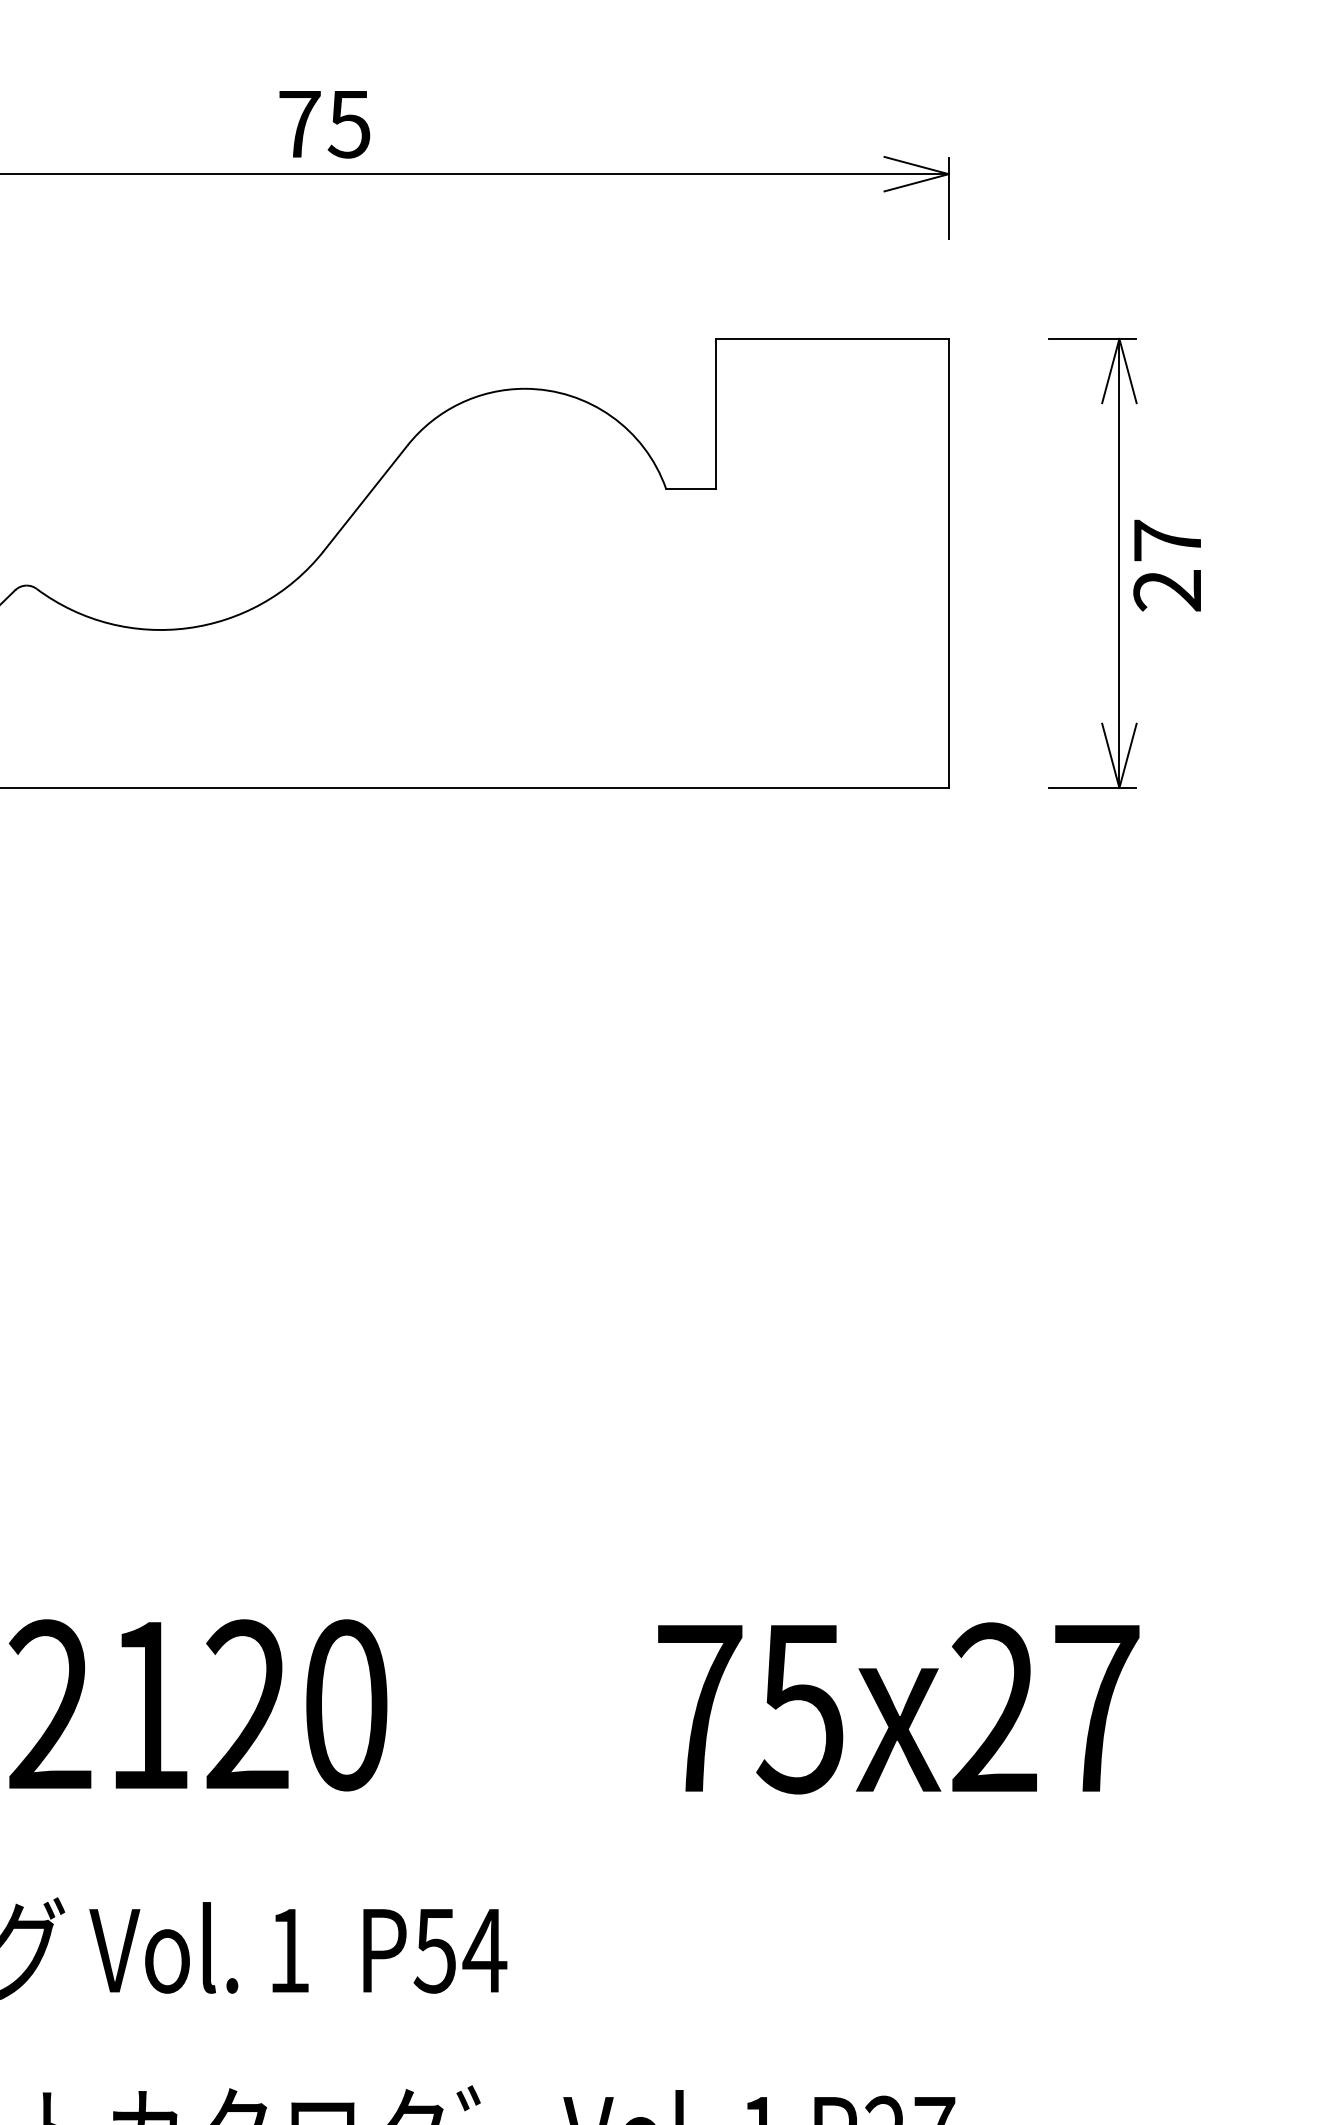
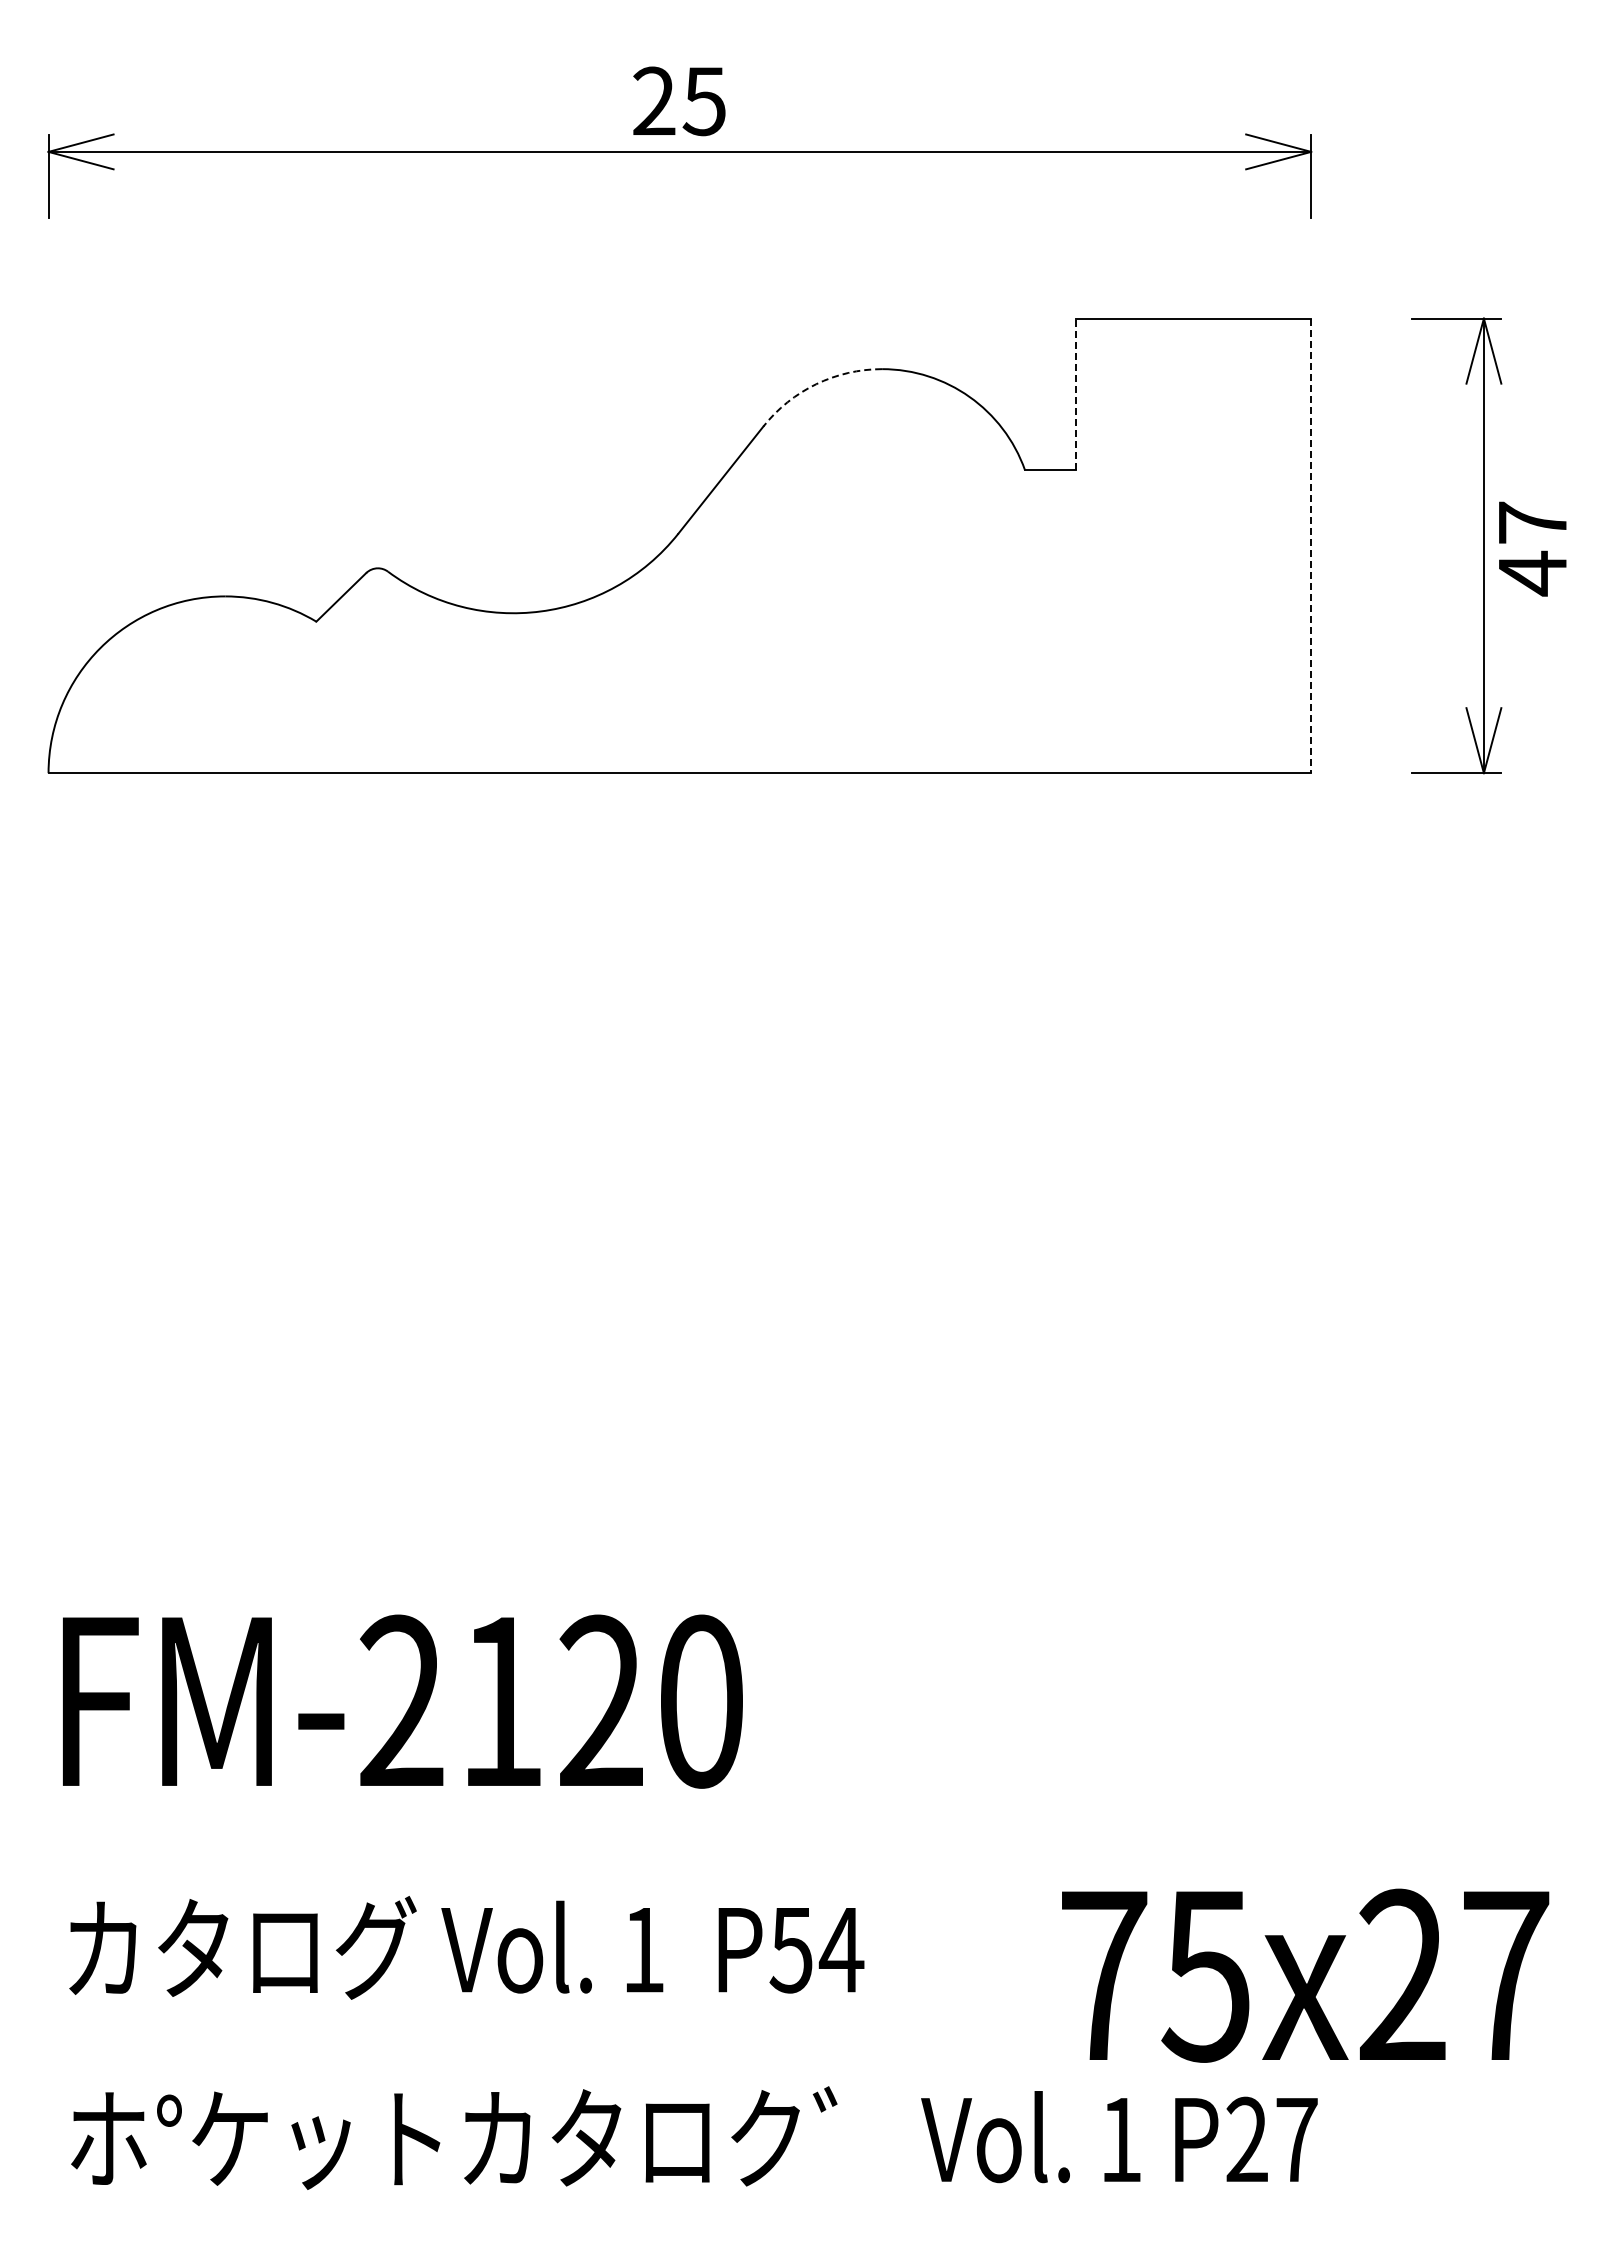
text: (299, 123) -> (654, 100), 75 -> 25
arc: (460, 403) -> (816, 384), solid -> dashed
line: (715, 413) -> (1075, 394), solid -> dashed
line: (949, 564) -> (1311, 546), solid -> dashed
text: (1167, 590) -> (1532, 573), 27 -> 47
text: (898, 1708) -> (1305, 1975), moved

